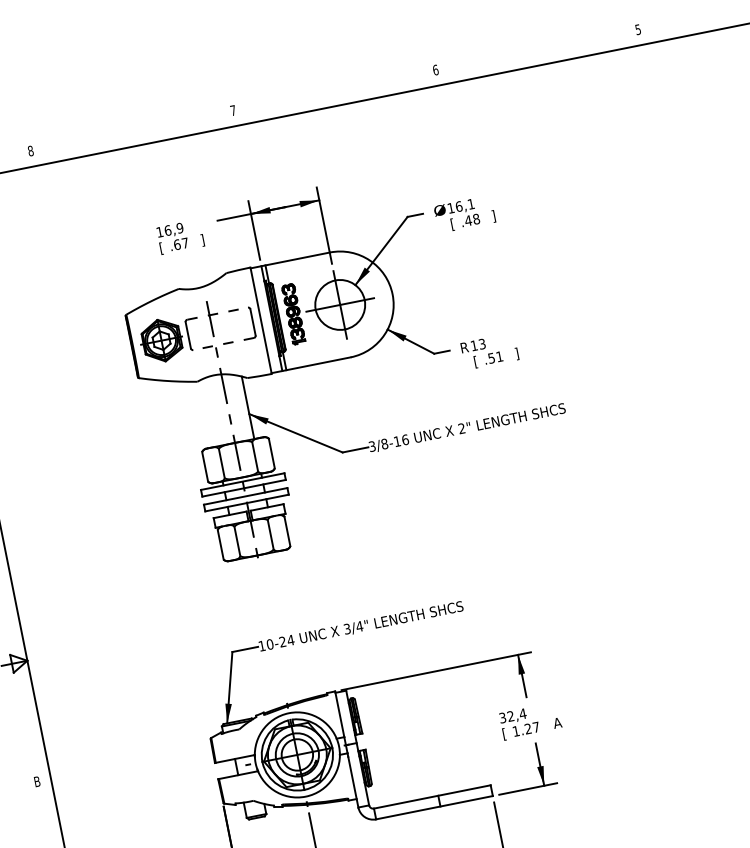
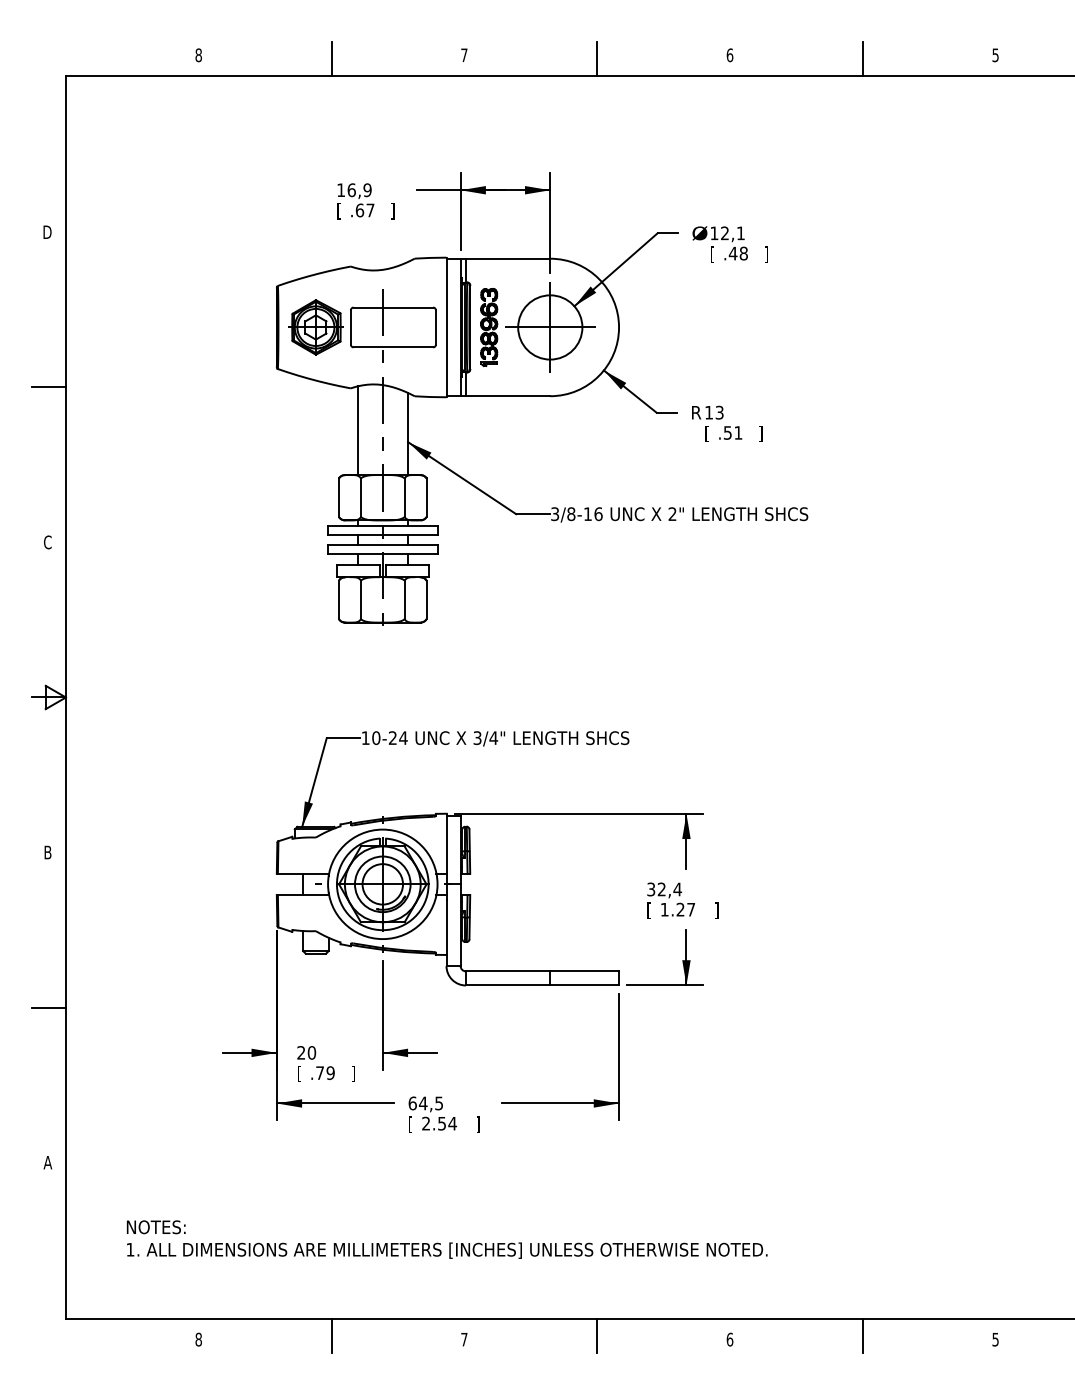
line: (537, 52) -> (862, 58), added
line: (335, 92) -> (597, 58), added
line: (132, 133) -> (331, 58), added
text: (459, 206) -> (725, 233), 16,1 -> 12,1
line: (217, 313) -> (393, 307), dashed -> solid
line: (223, 344) -> (393, 347), dashed -> solid
line: (208, 412) -> (357, 430), added
text: (557, 723) -> (718, 910), A -> ]

